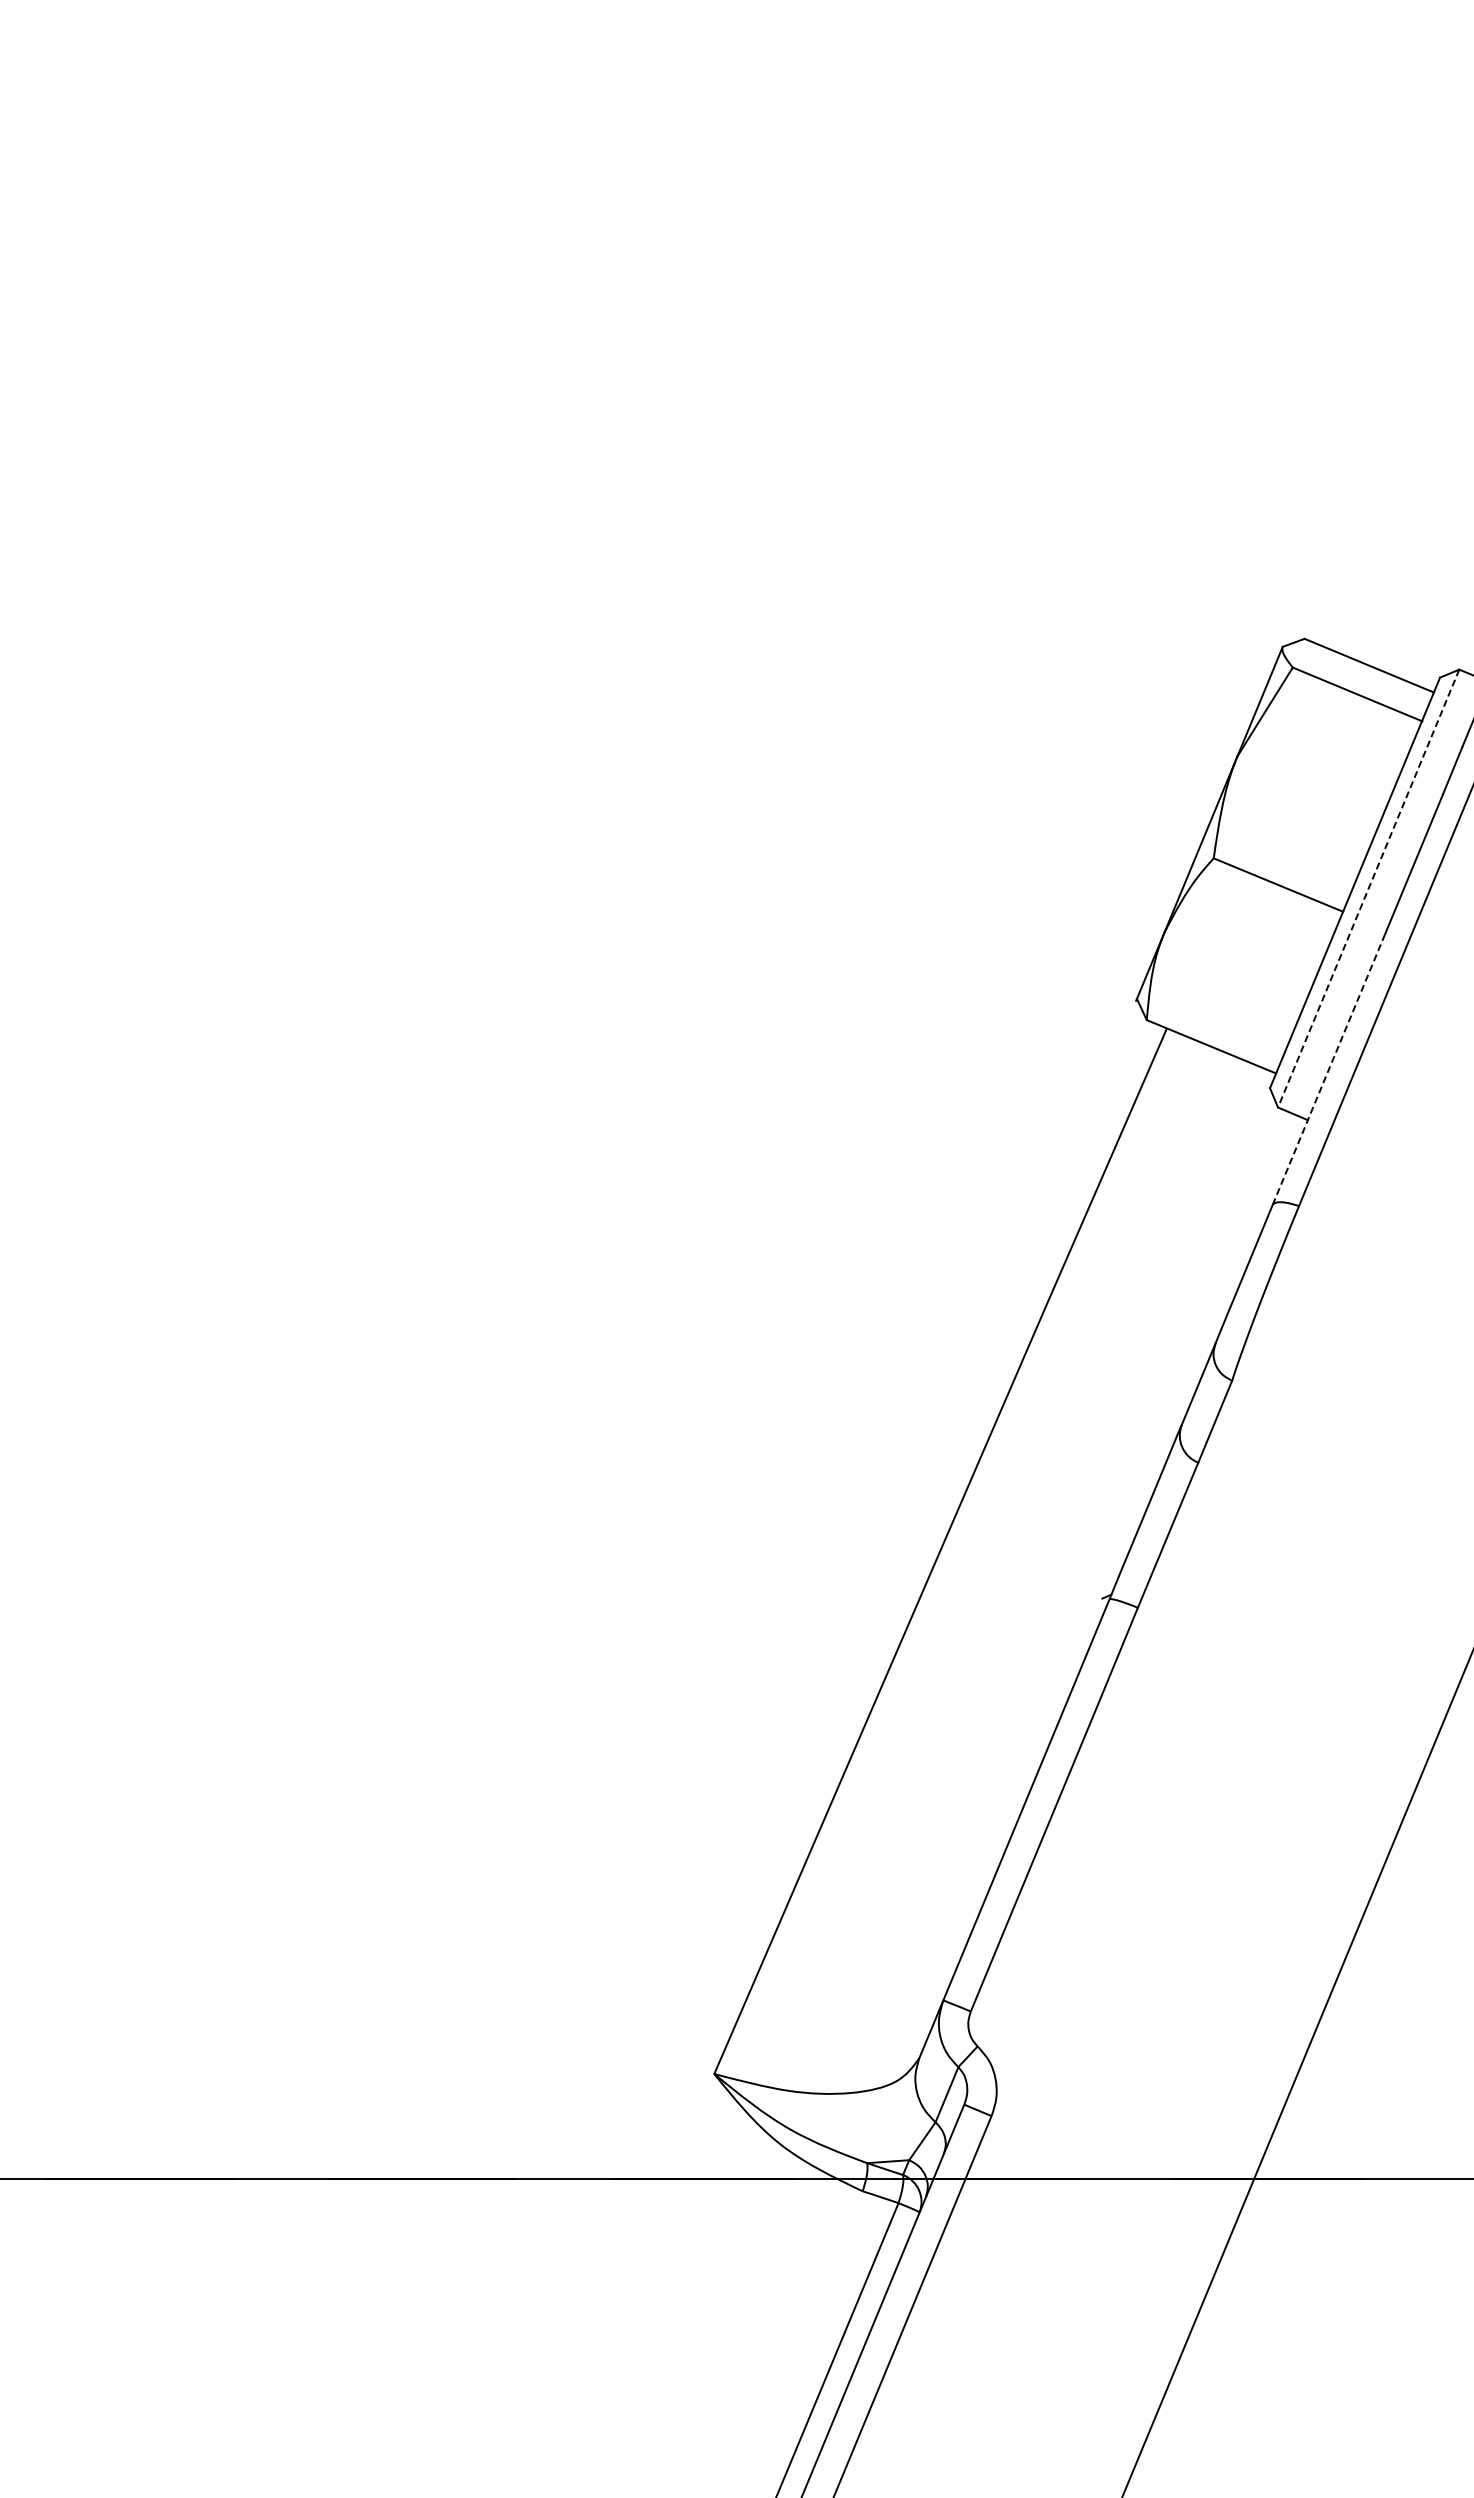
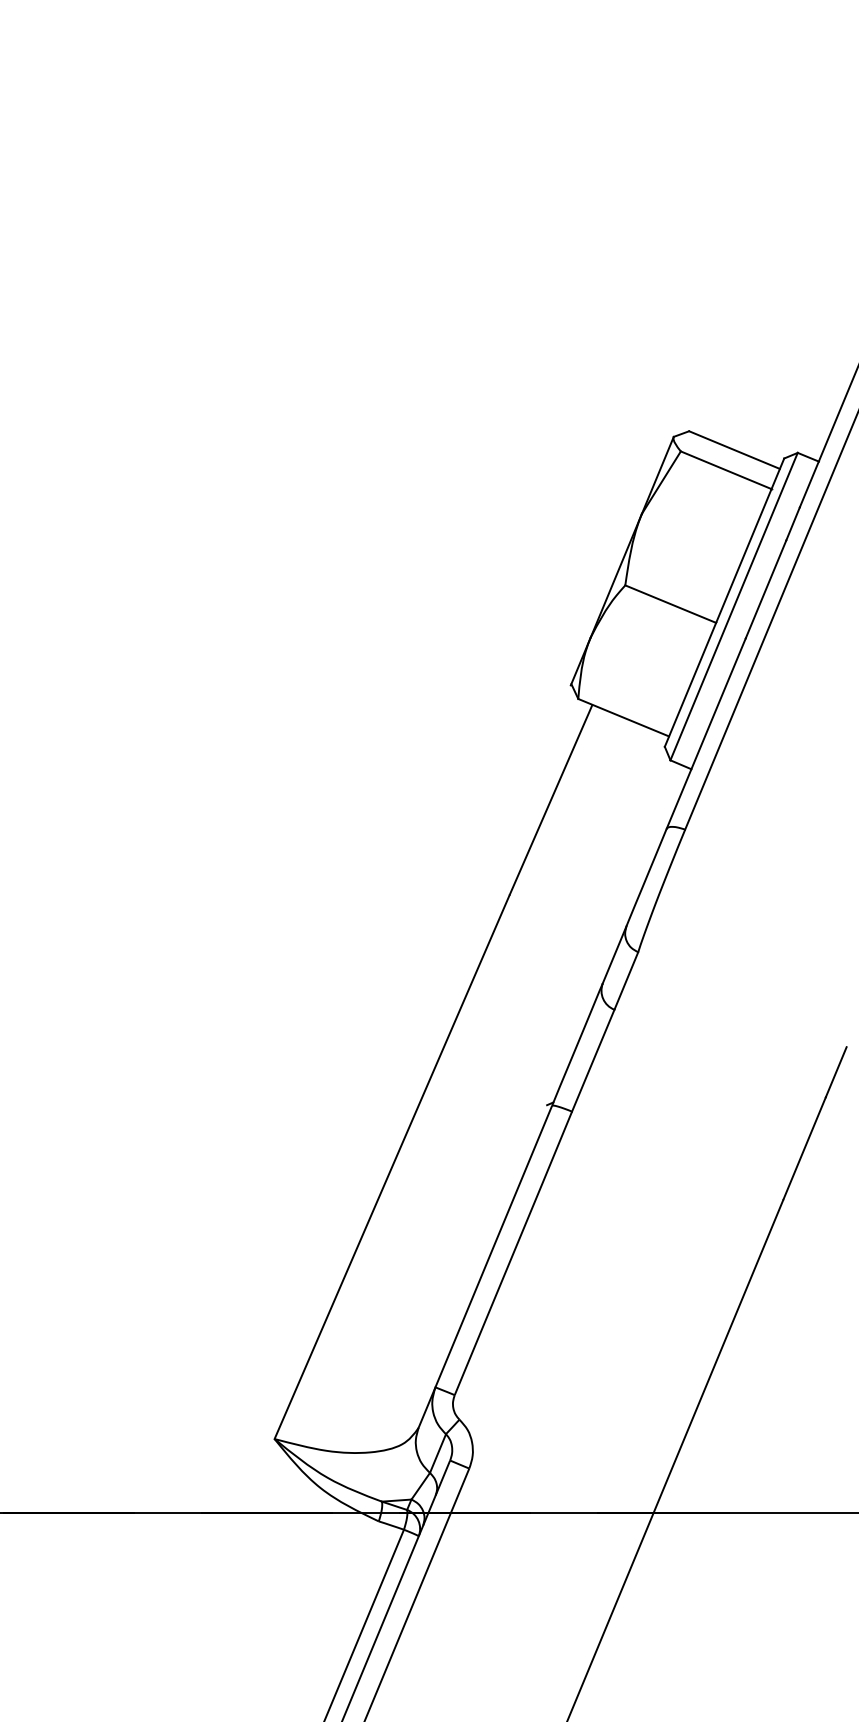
line: (1368, 888) -> (733, 606), dashed -> solid
line: (1328, 1069) -> (705, 733), dashed -> solid

